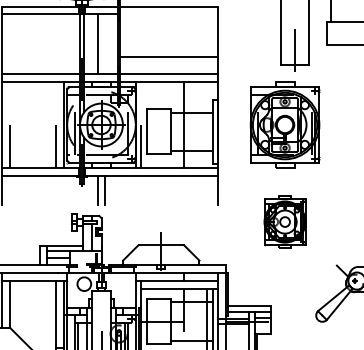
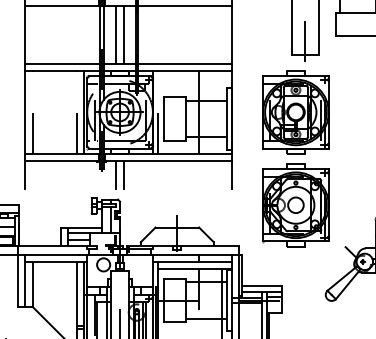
line: (105, 43) -> (123, 34), added
line: (168, 57) -> (184, 6), moved
part: (284, 222) -> (295, 205), size x1.67

